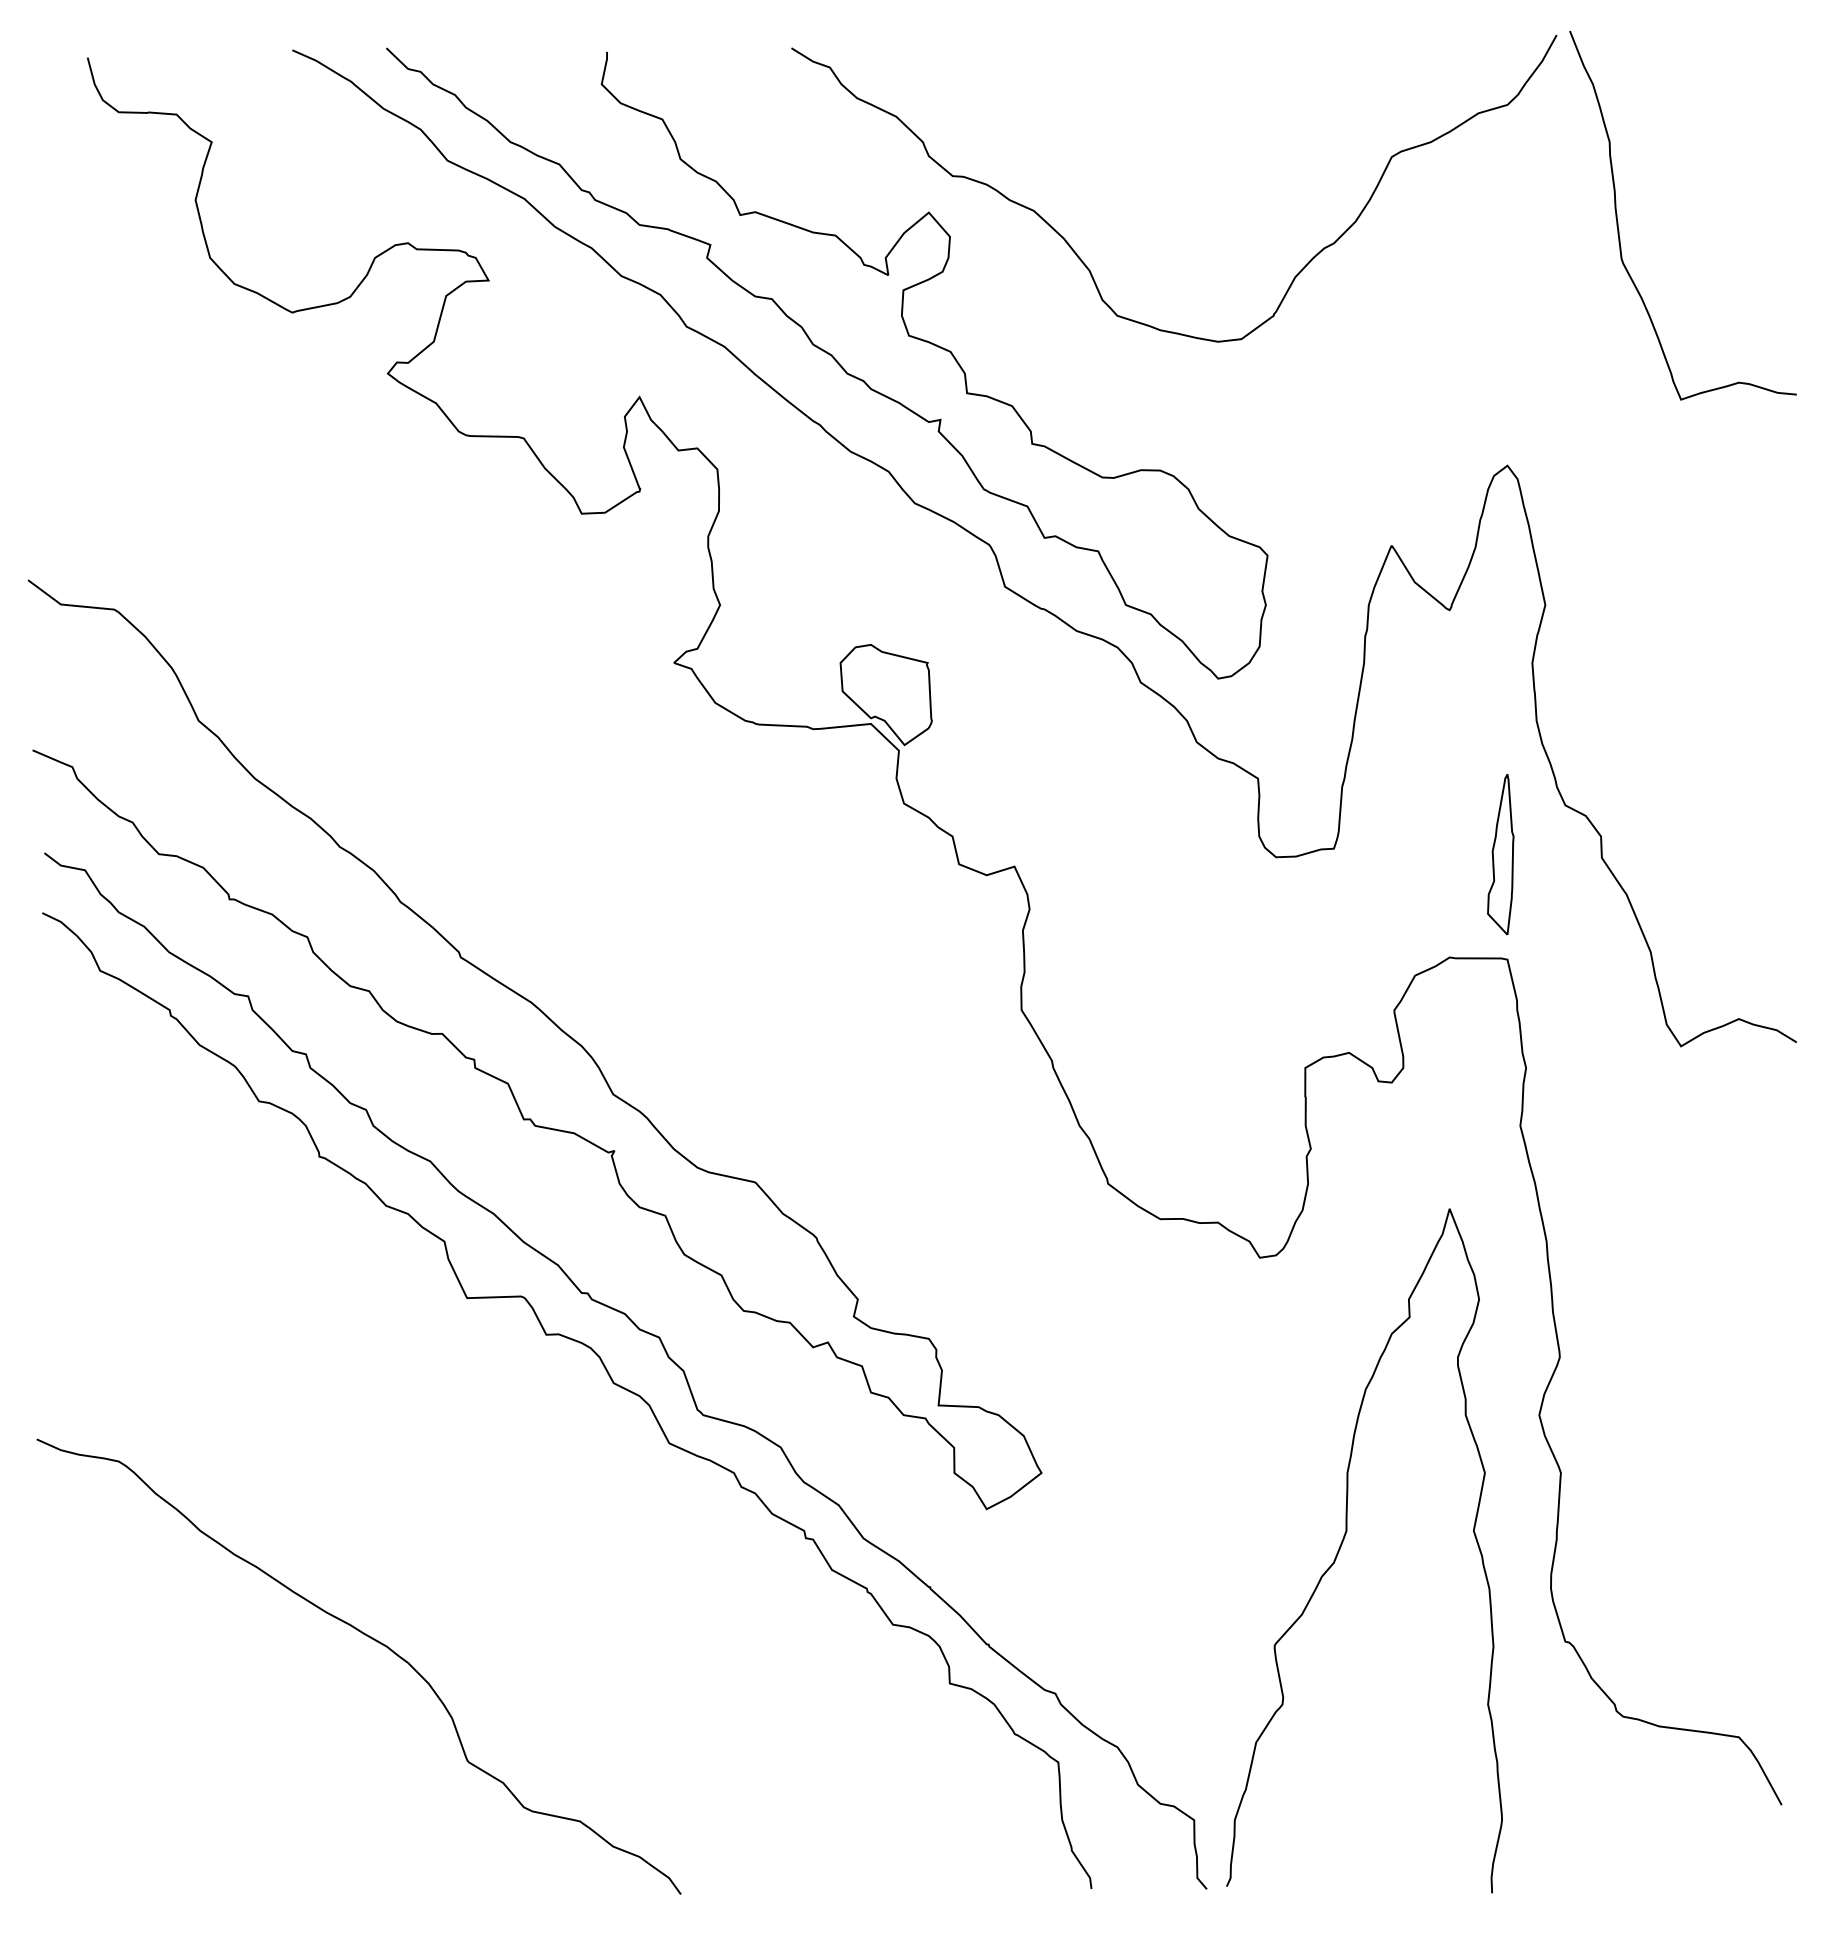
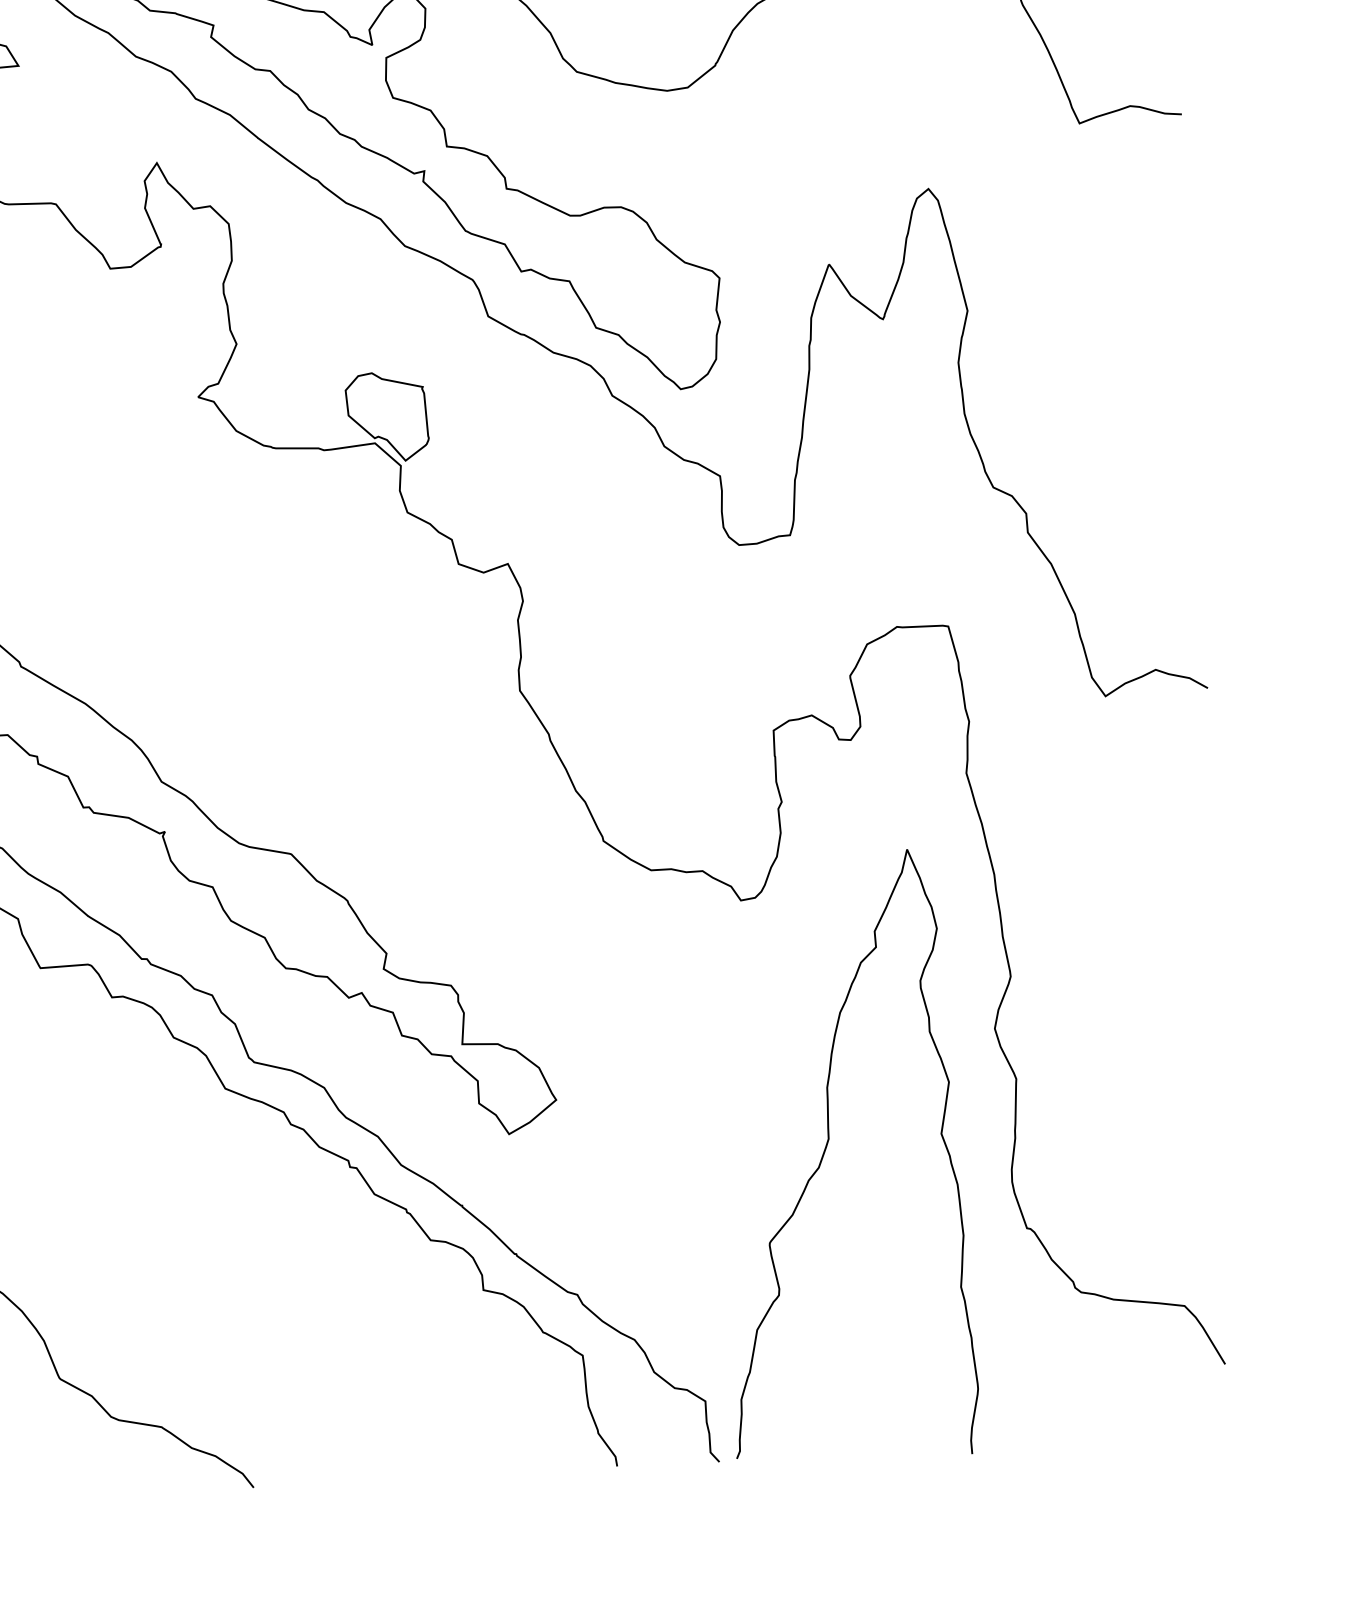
part: (1500, 854) -> (937, 533), removed

